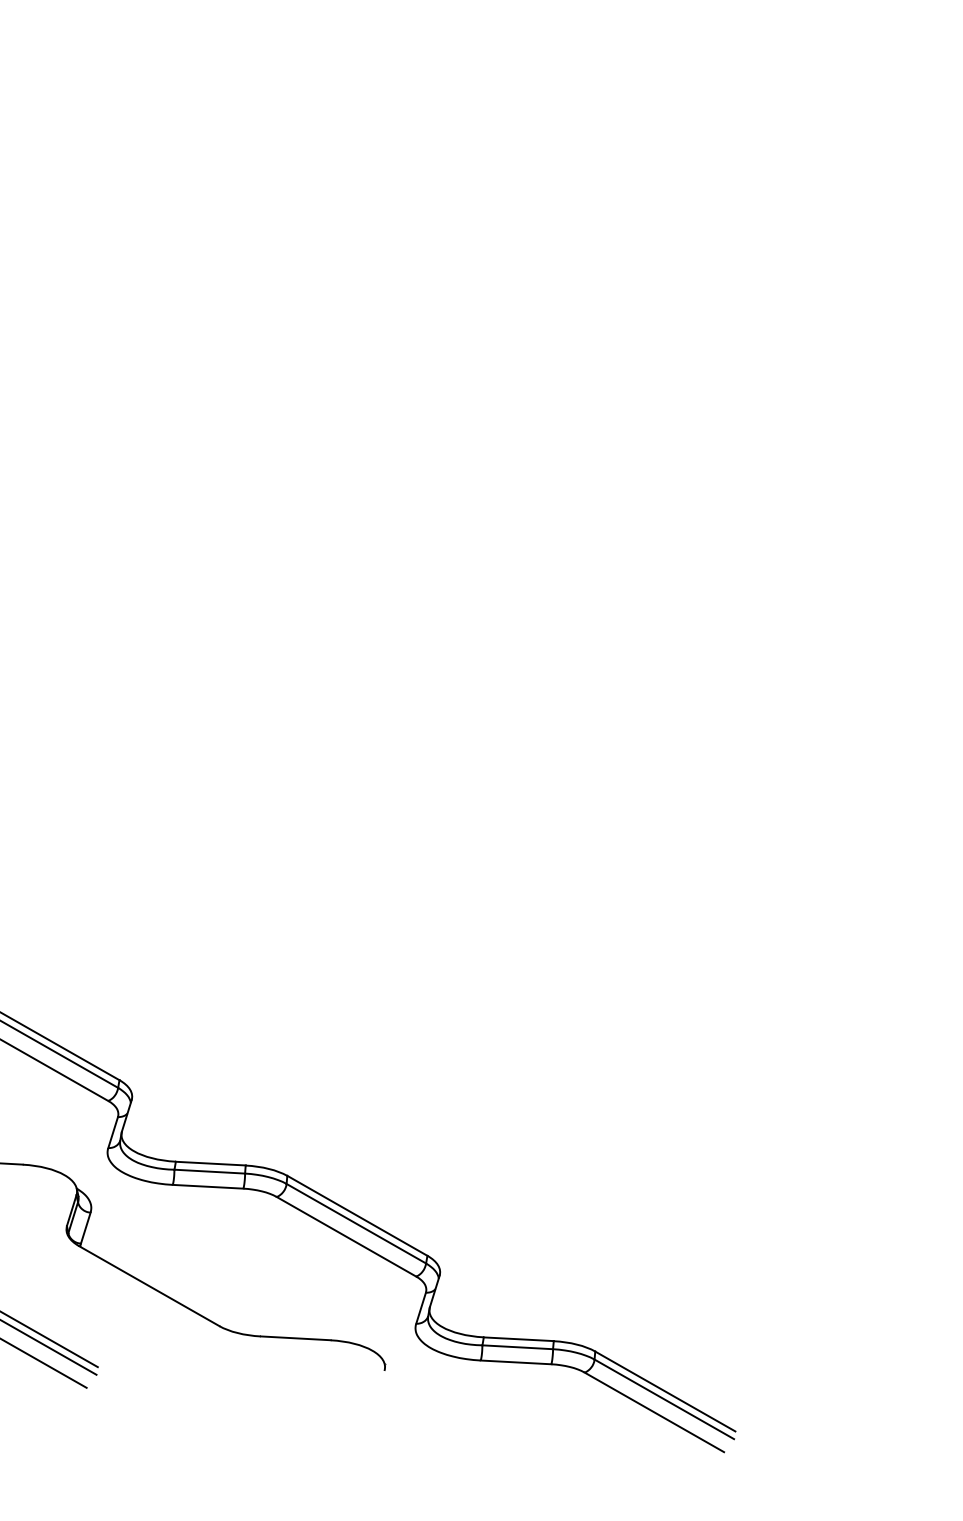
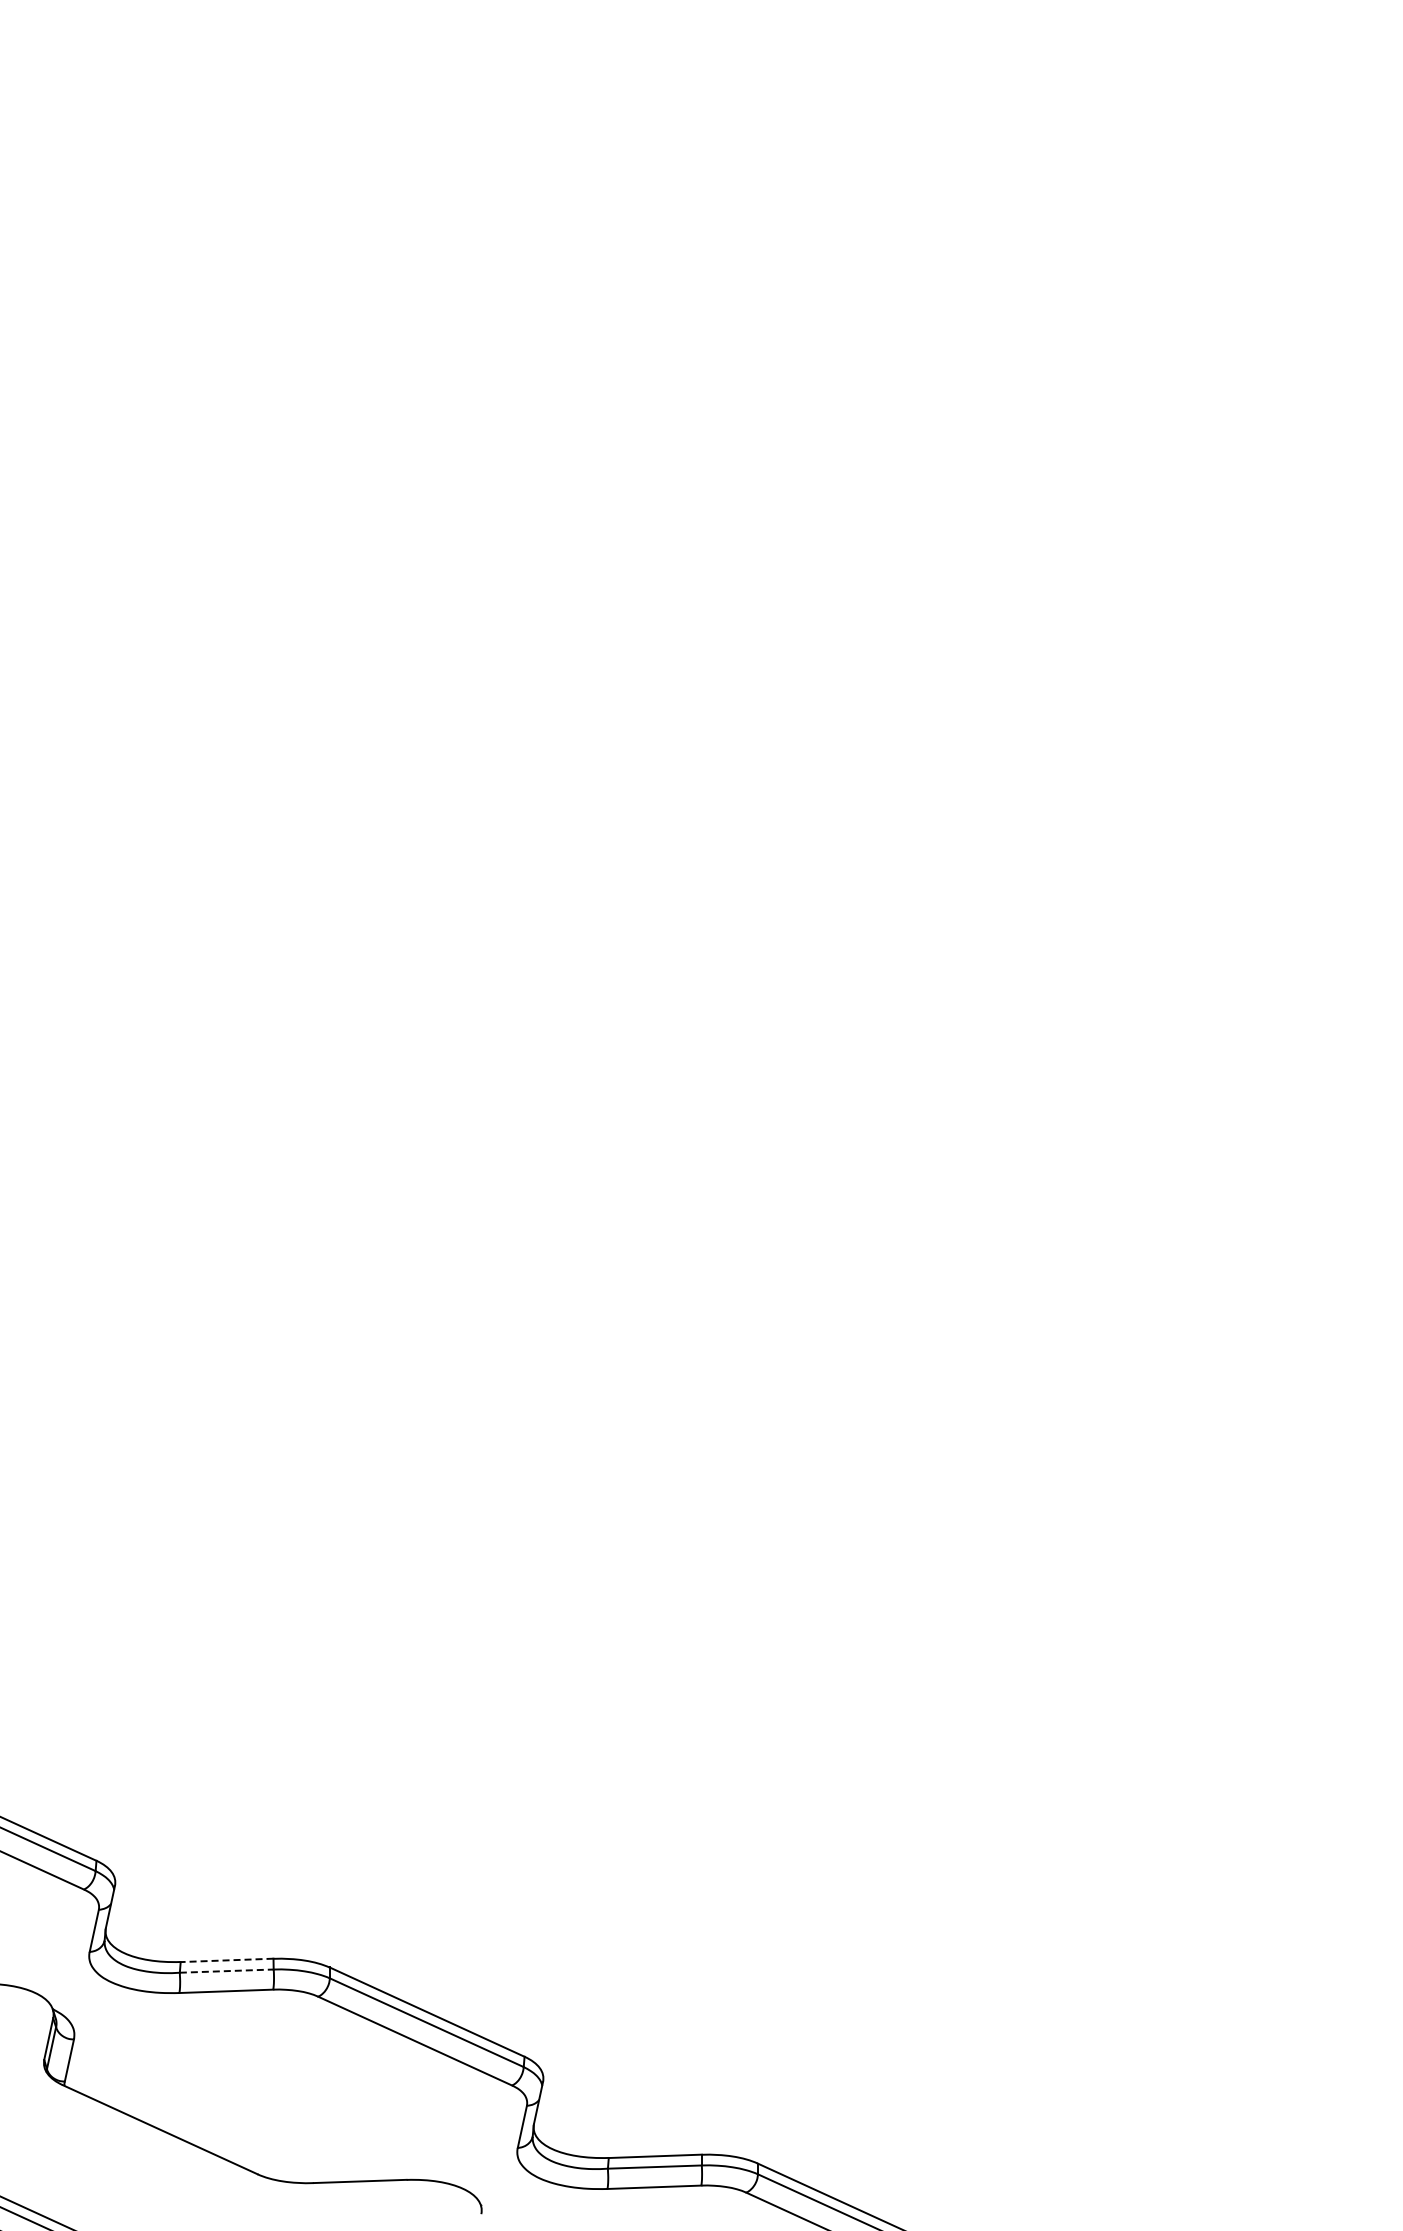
line: (210, 1163) -> (226, 1960), solid -> dashed
line: (209, 1171) -> (226, 1971), solid -> dashed

